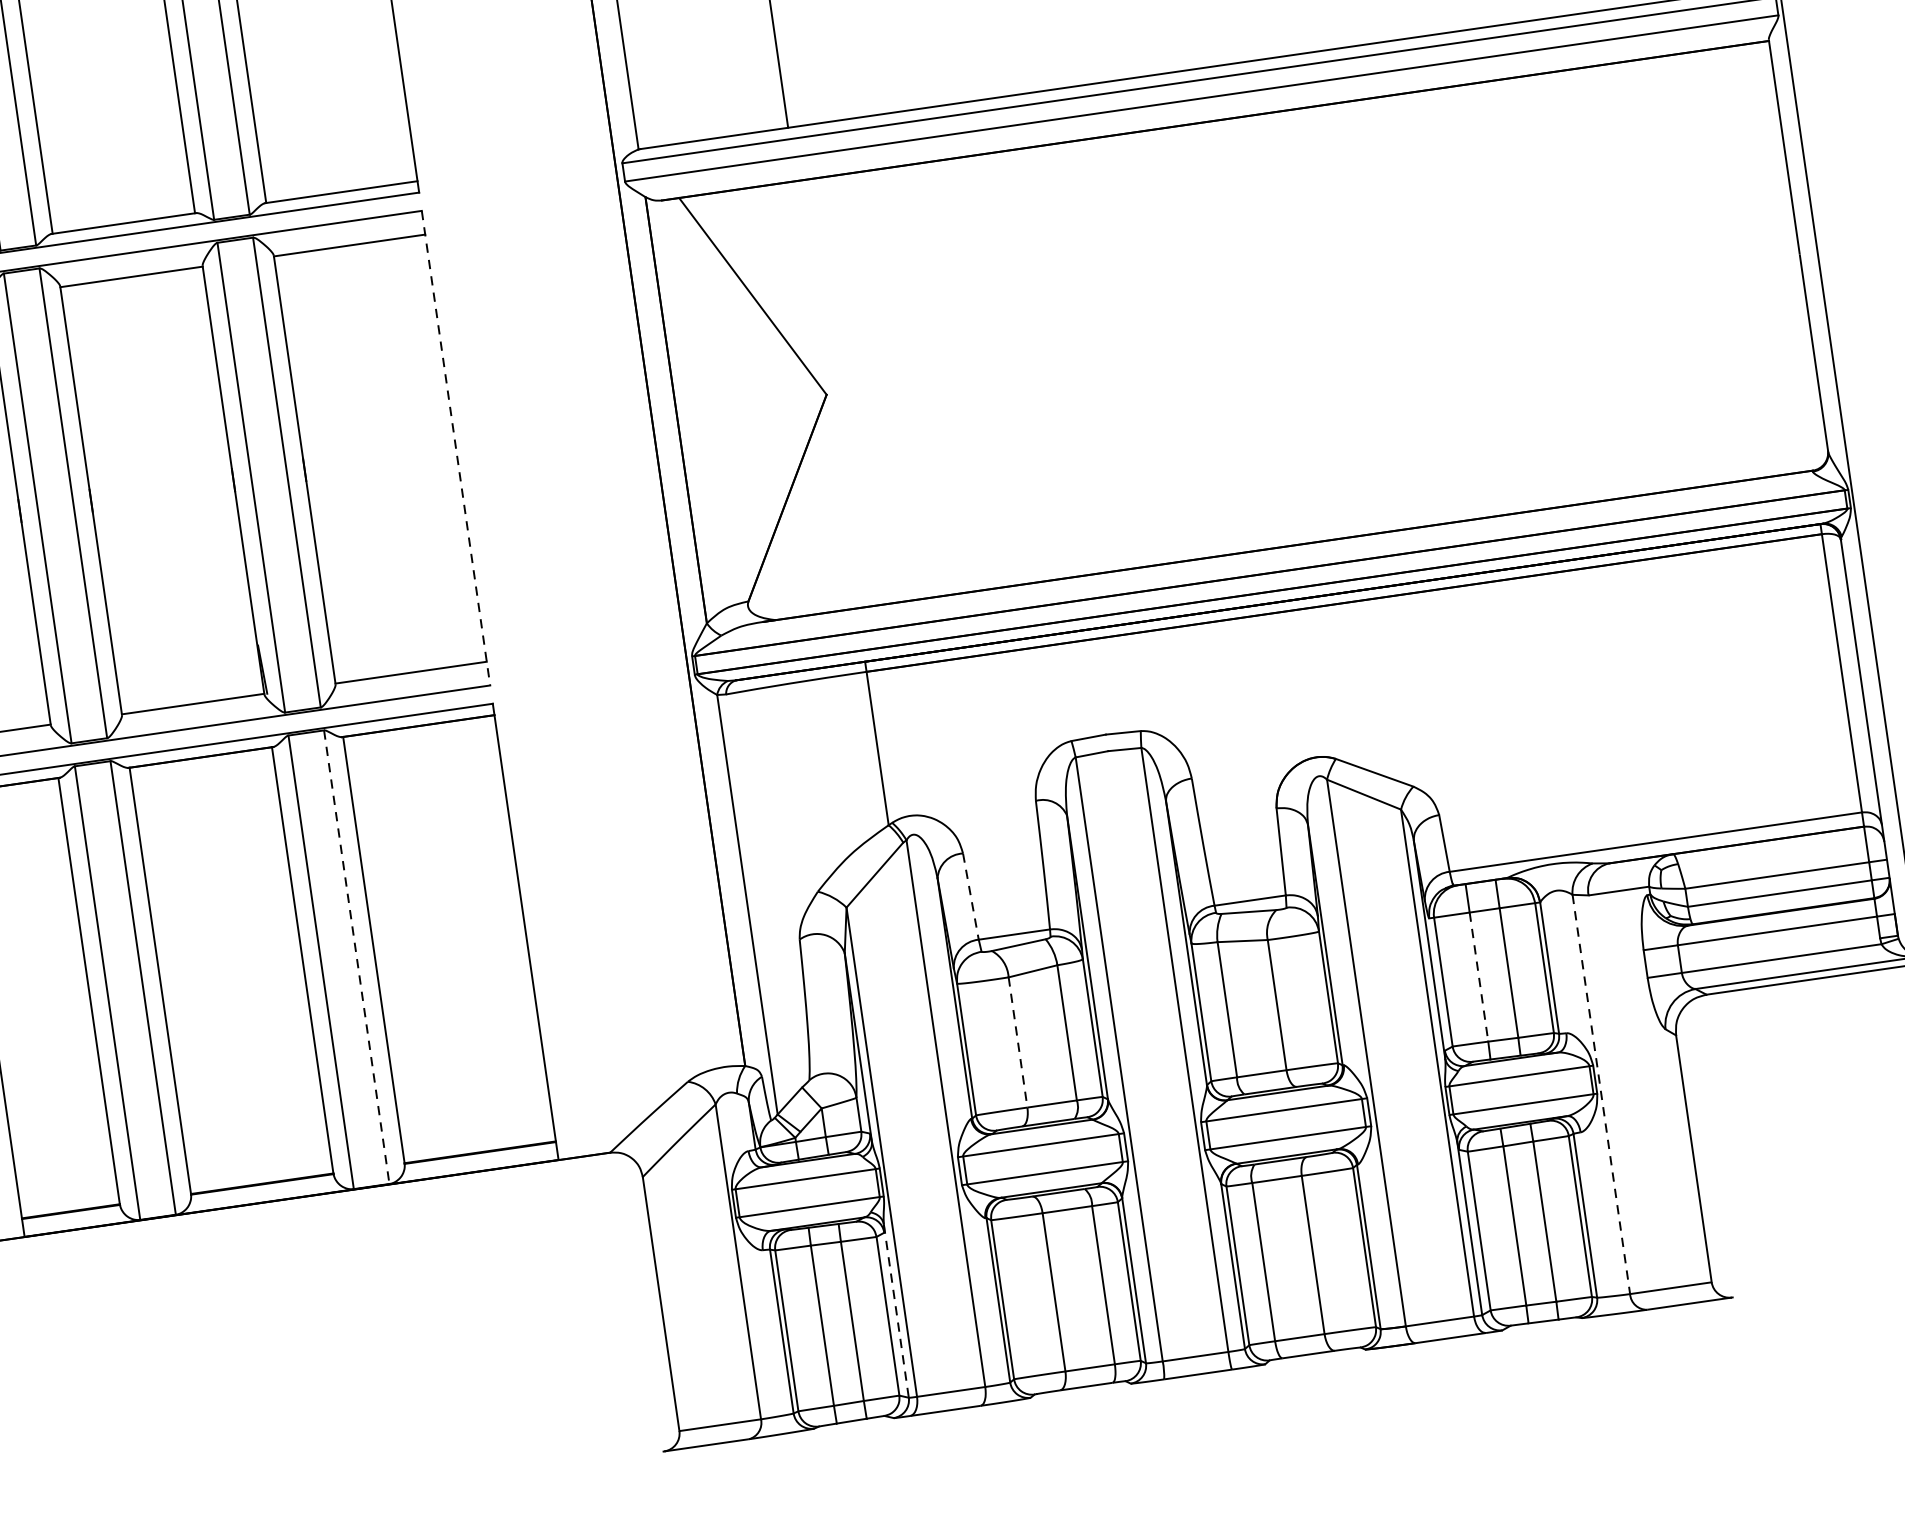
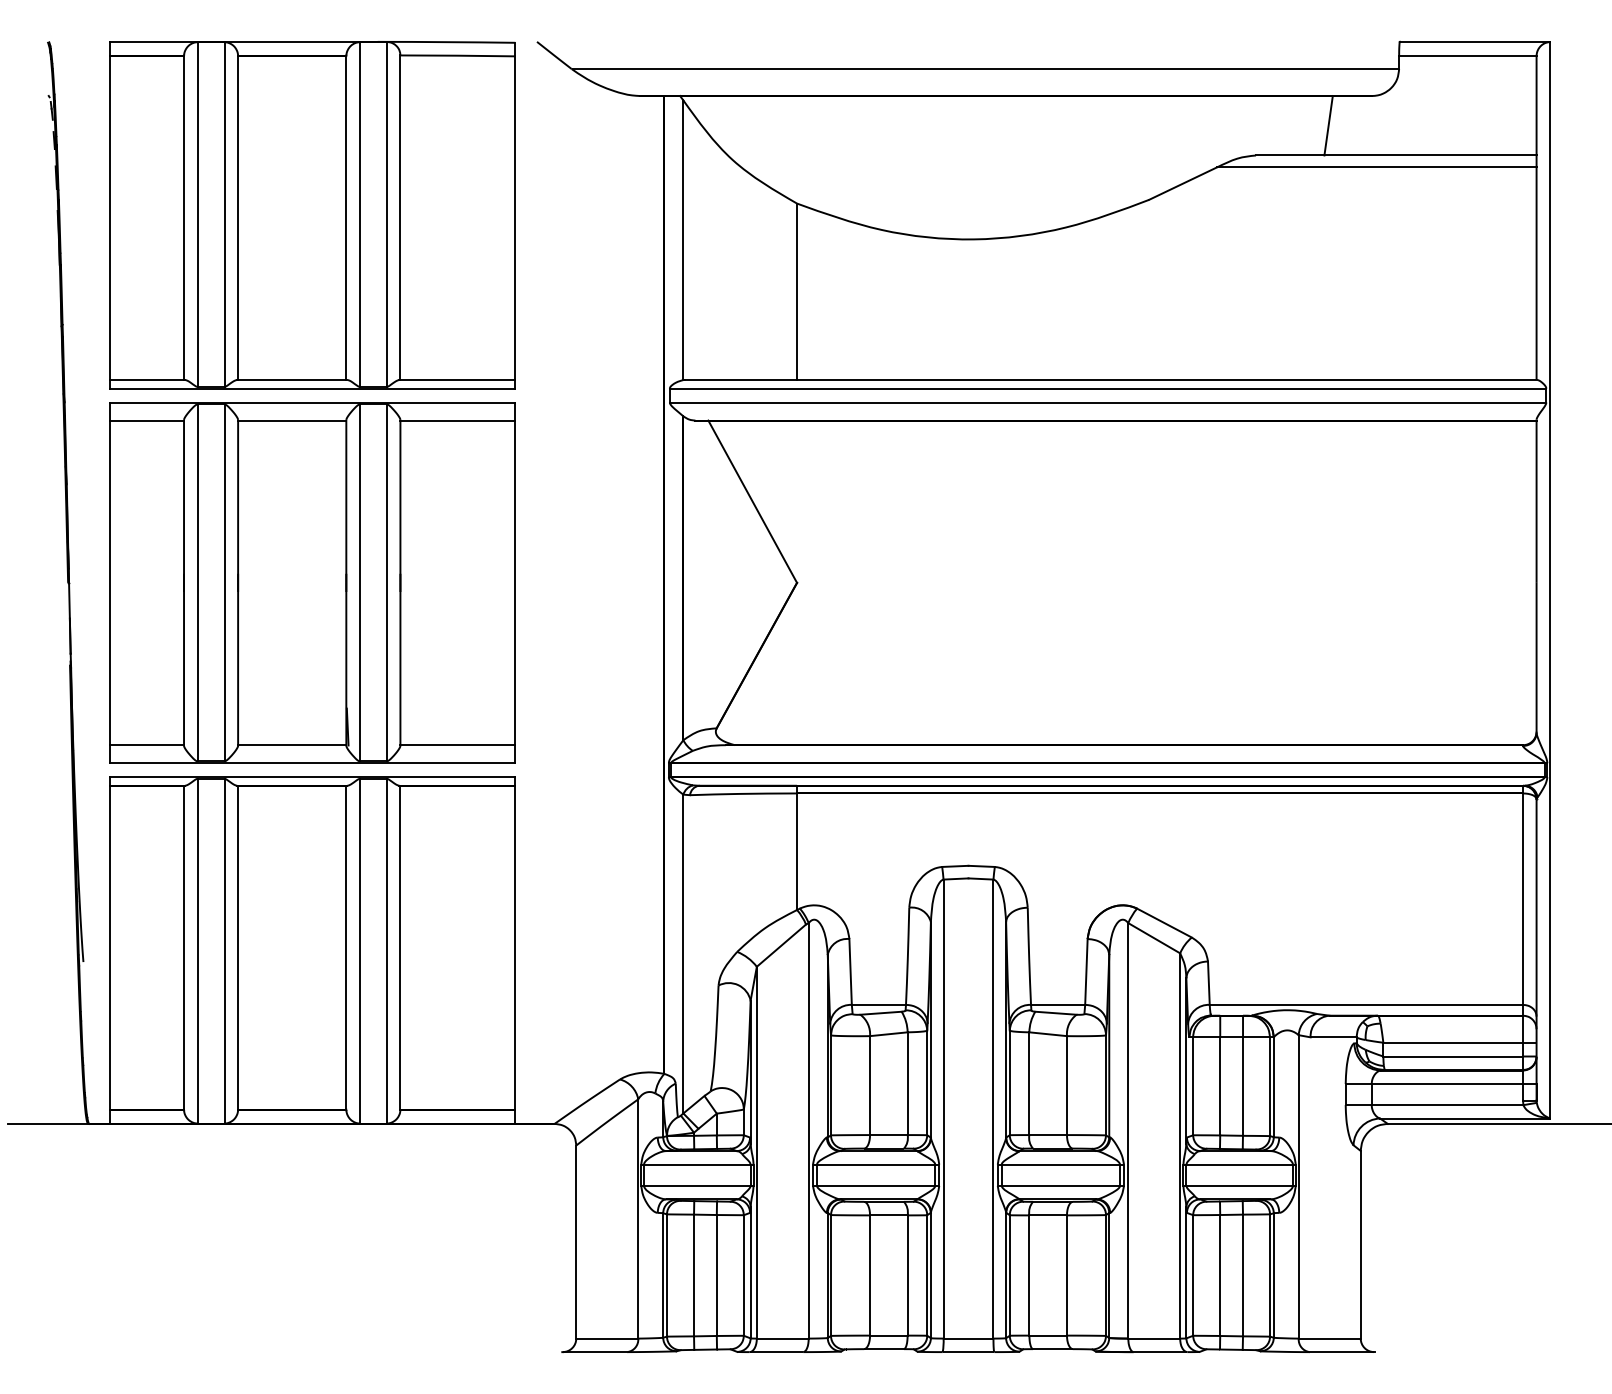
line: (456, 448) -> (515, 583), dashed -> solid
line: (970, 896) -> (850, 971), dashed -> solid
line: (356, 957) -> (386, 951), dashed -> solid
line: (1479, 977) -> (1220, 1086), dashed -> solid
line: (1018, 1043) -> (870, 1086), dashed -> solid
line: (1600, 1093) -> (1298, 1186), dashed -> solid
line: (896, 1311) -> (750, 1272), dashed -> solid

